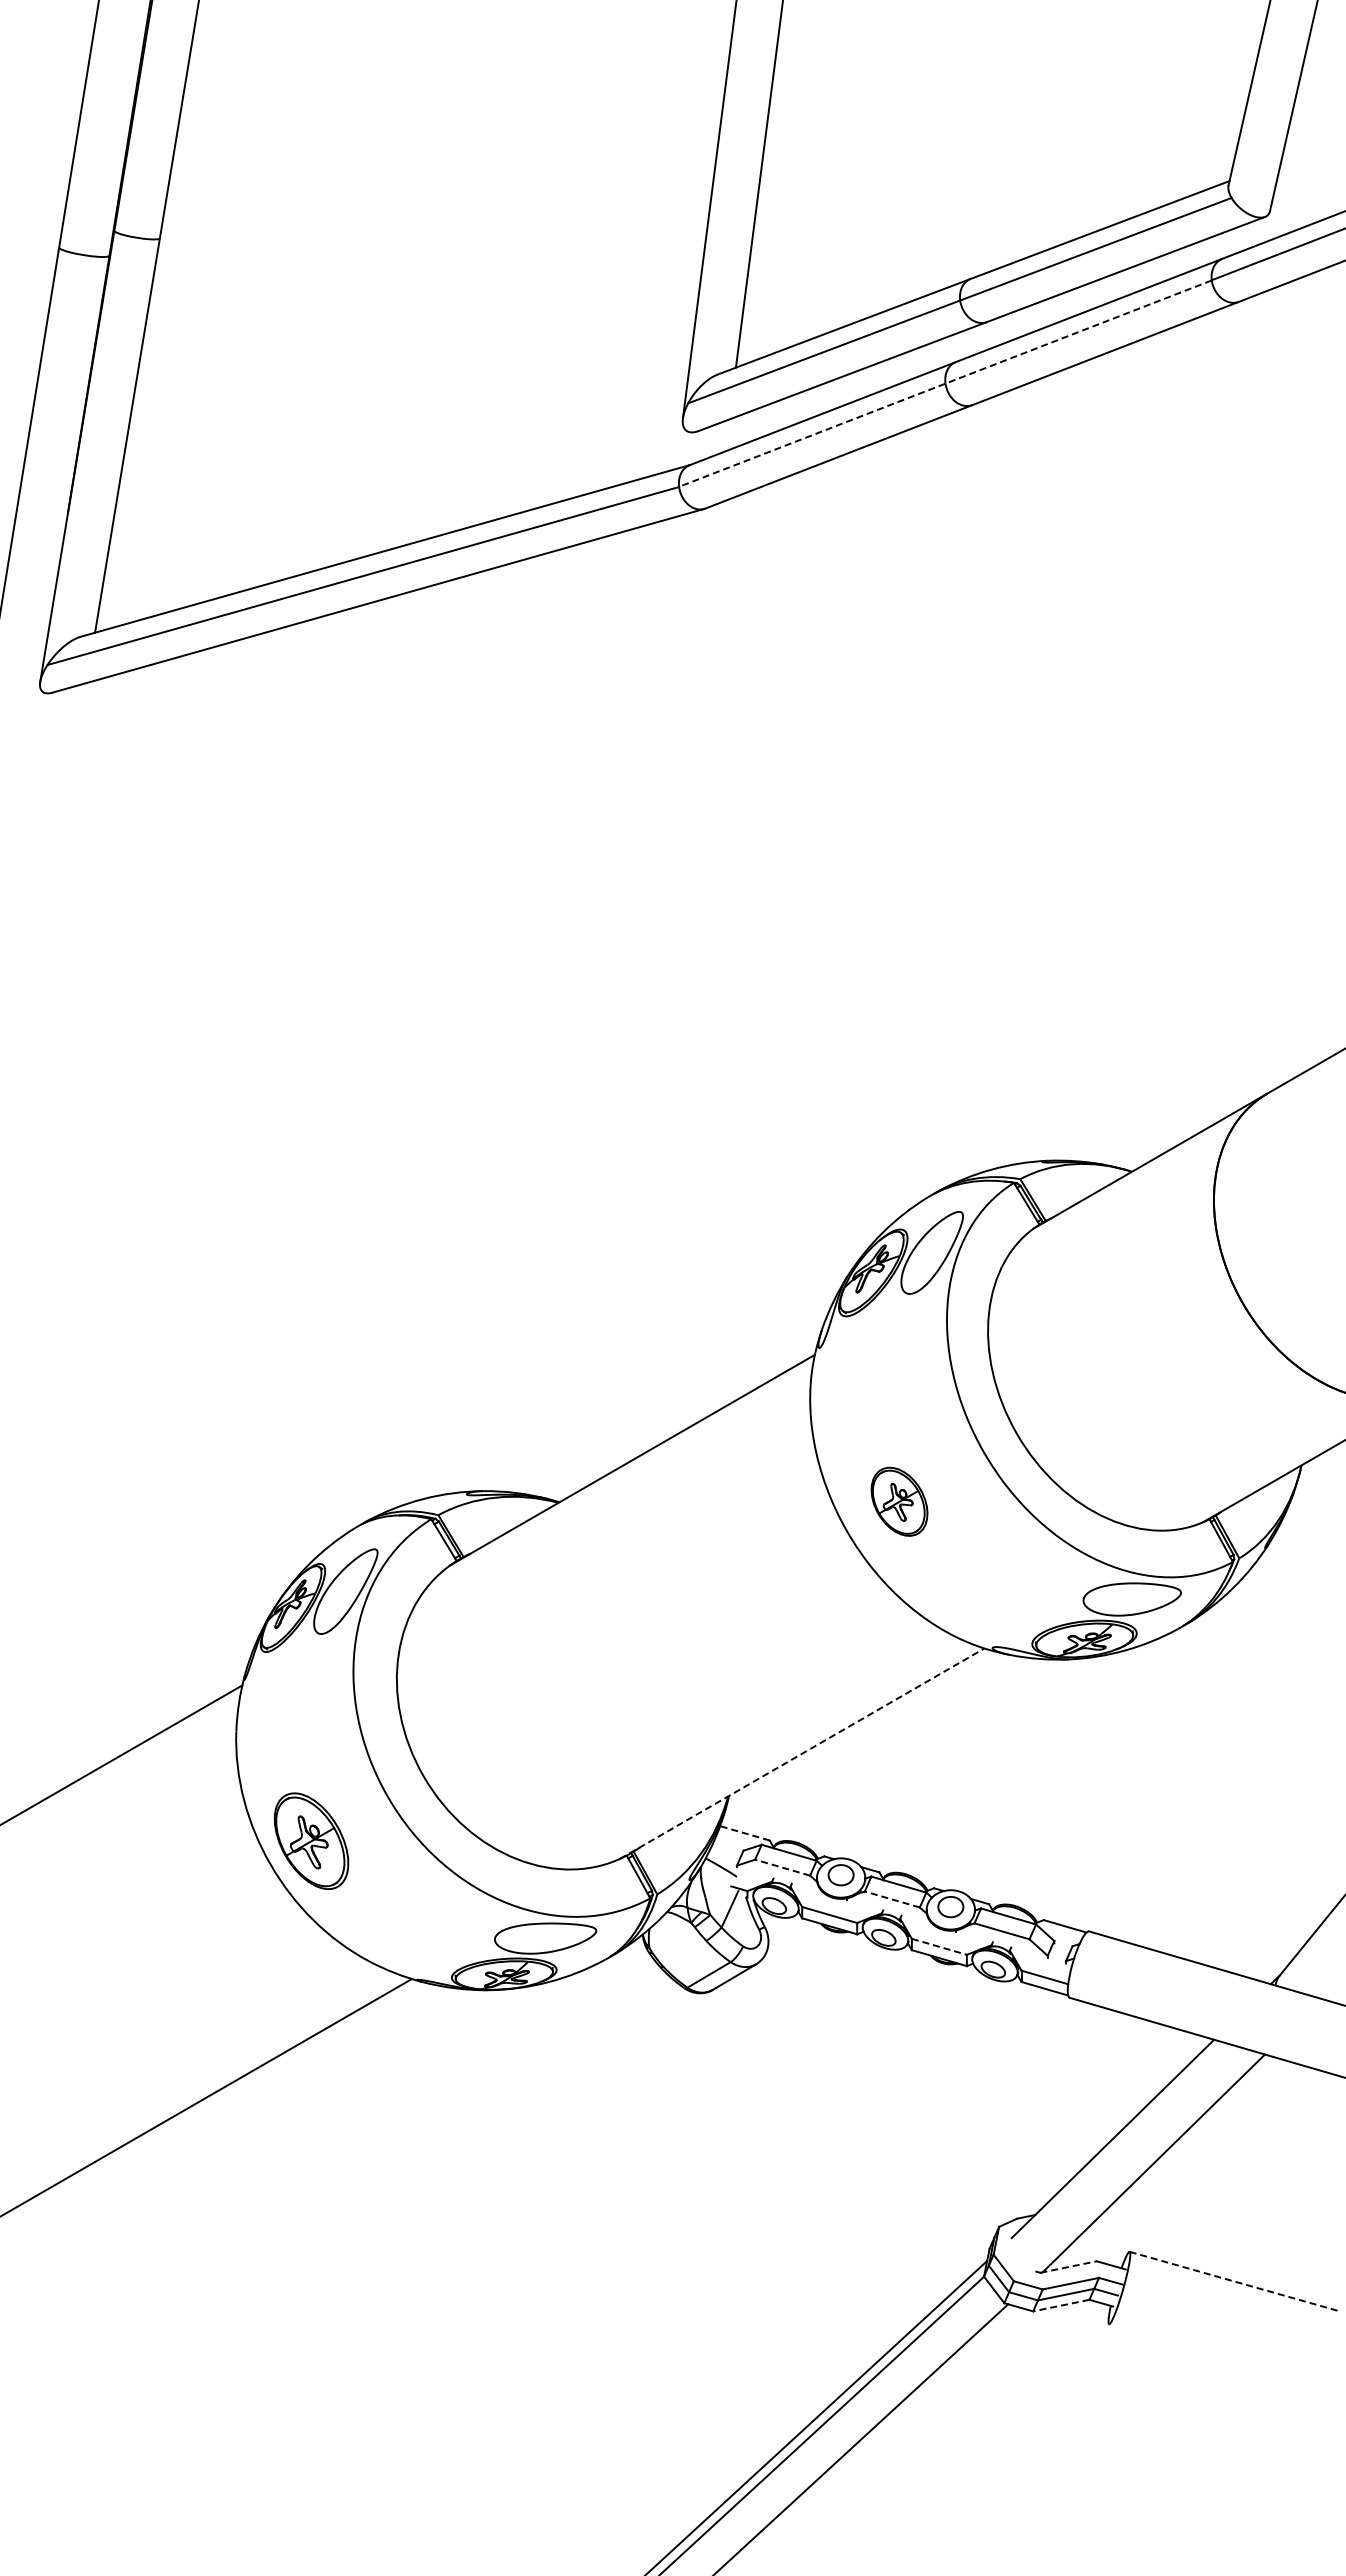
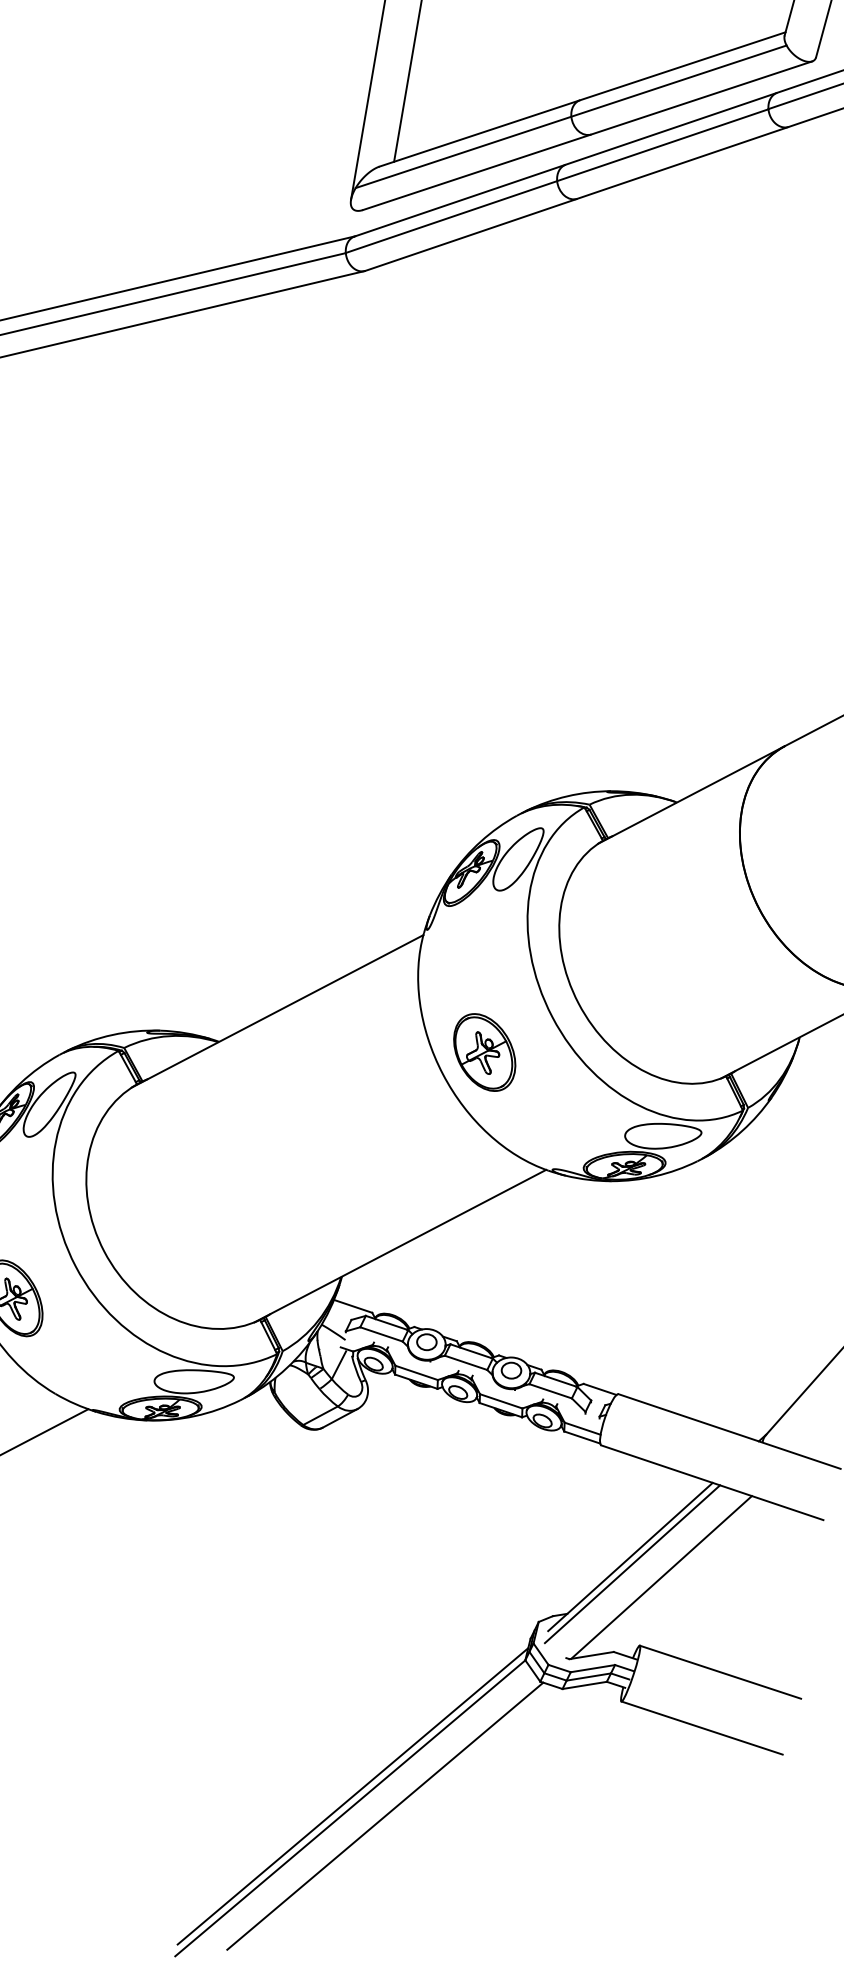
line: (945, 383) -> (557, 181), dashed -> solid
part: (899, 1501) -> (484, 1052), size x1.43
line: (802, 1753) -> (400, 1245), dashed -> solid
line: (744, 1833) -> (352, 1306), dashed -> solid
line: (782, 1867) -> (381, 1334), dashed -> solid
line: (892, 1899) -> (466, 1362), dashed -> solid
line: (939, 1946) -> (501, 1401), dashed -> solid
line: (1115, 2147) -> (632, 1563), added
line: (1068, 2267) -> (591, 1655), dashed -> solid
line: (1234, 2281) -> (720, 1672), dashed -> solid
line: (1061, 2305) -> (584, 1685), dashed -> solid
line: (1213, 2353) -> (701, 1727), added

